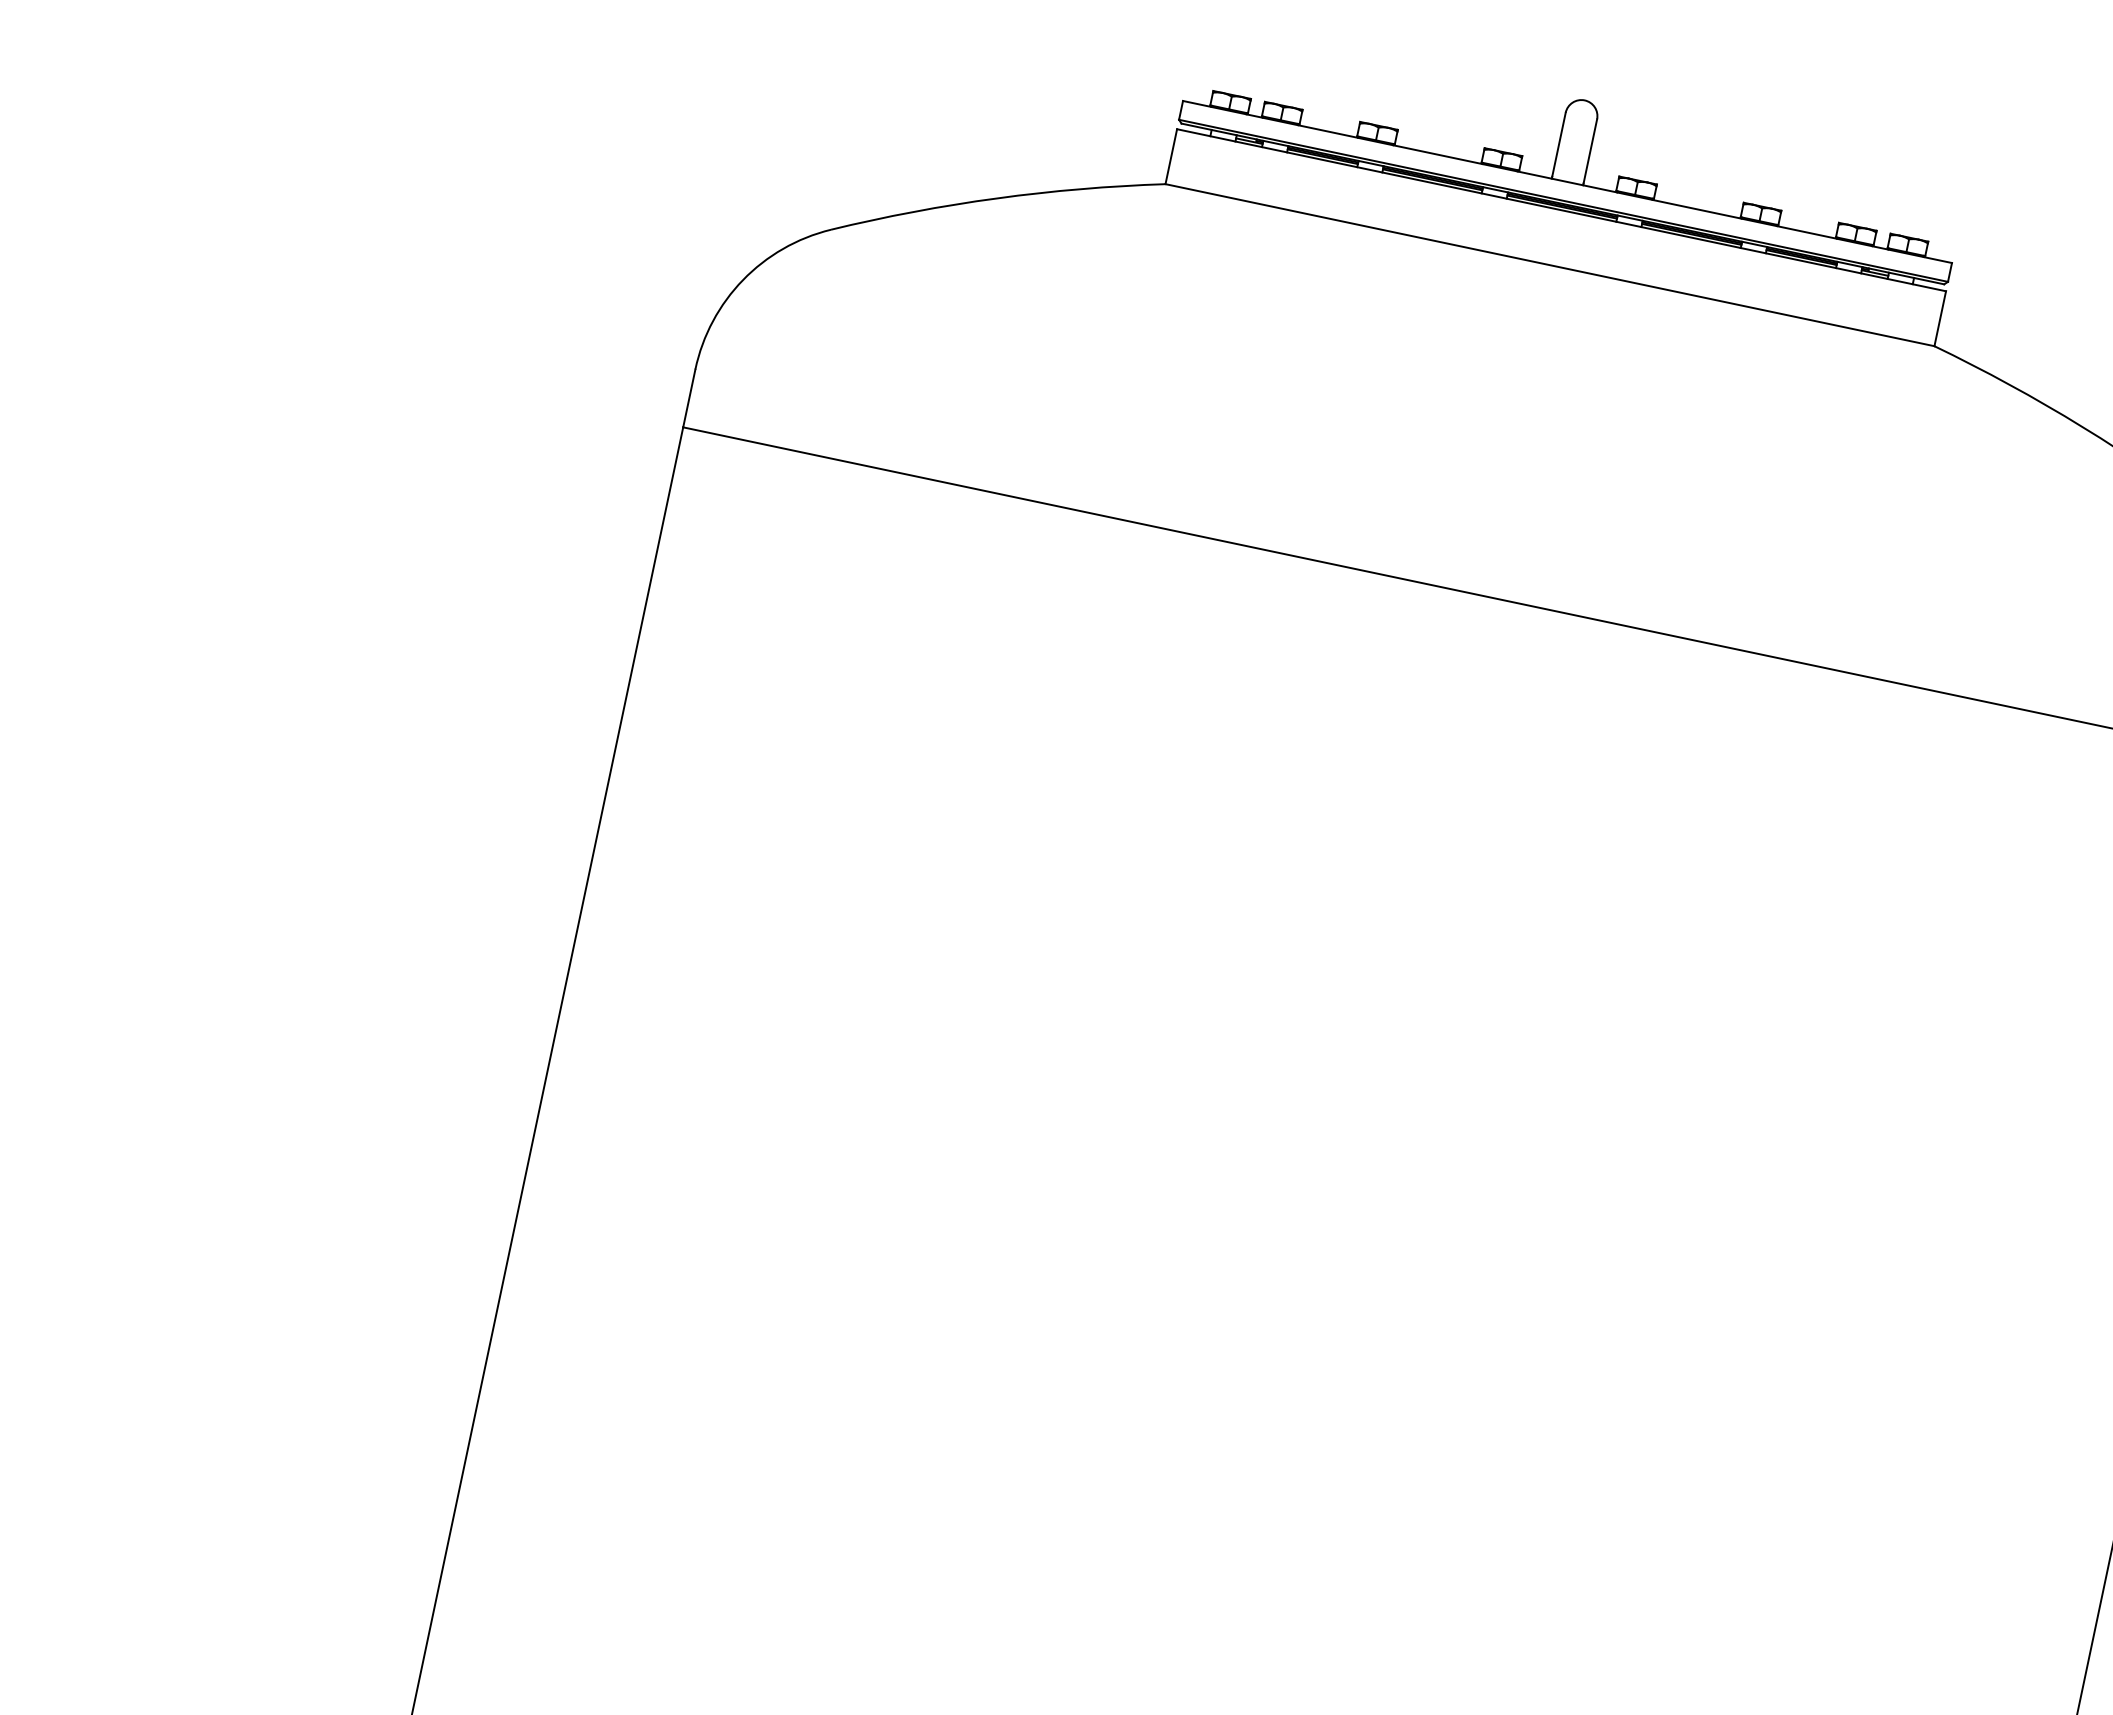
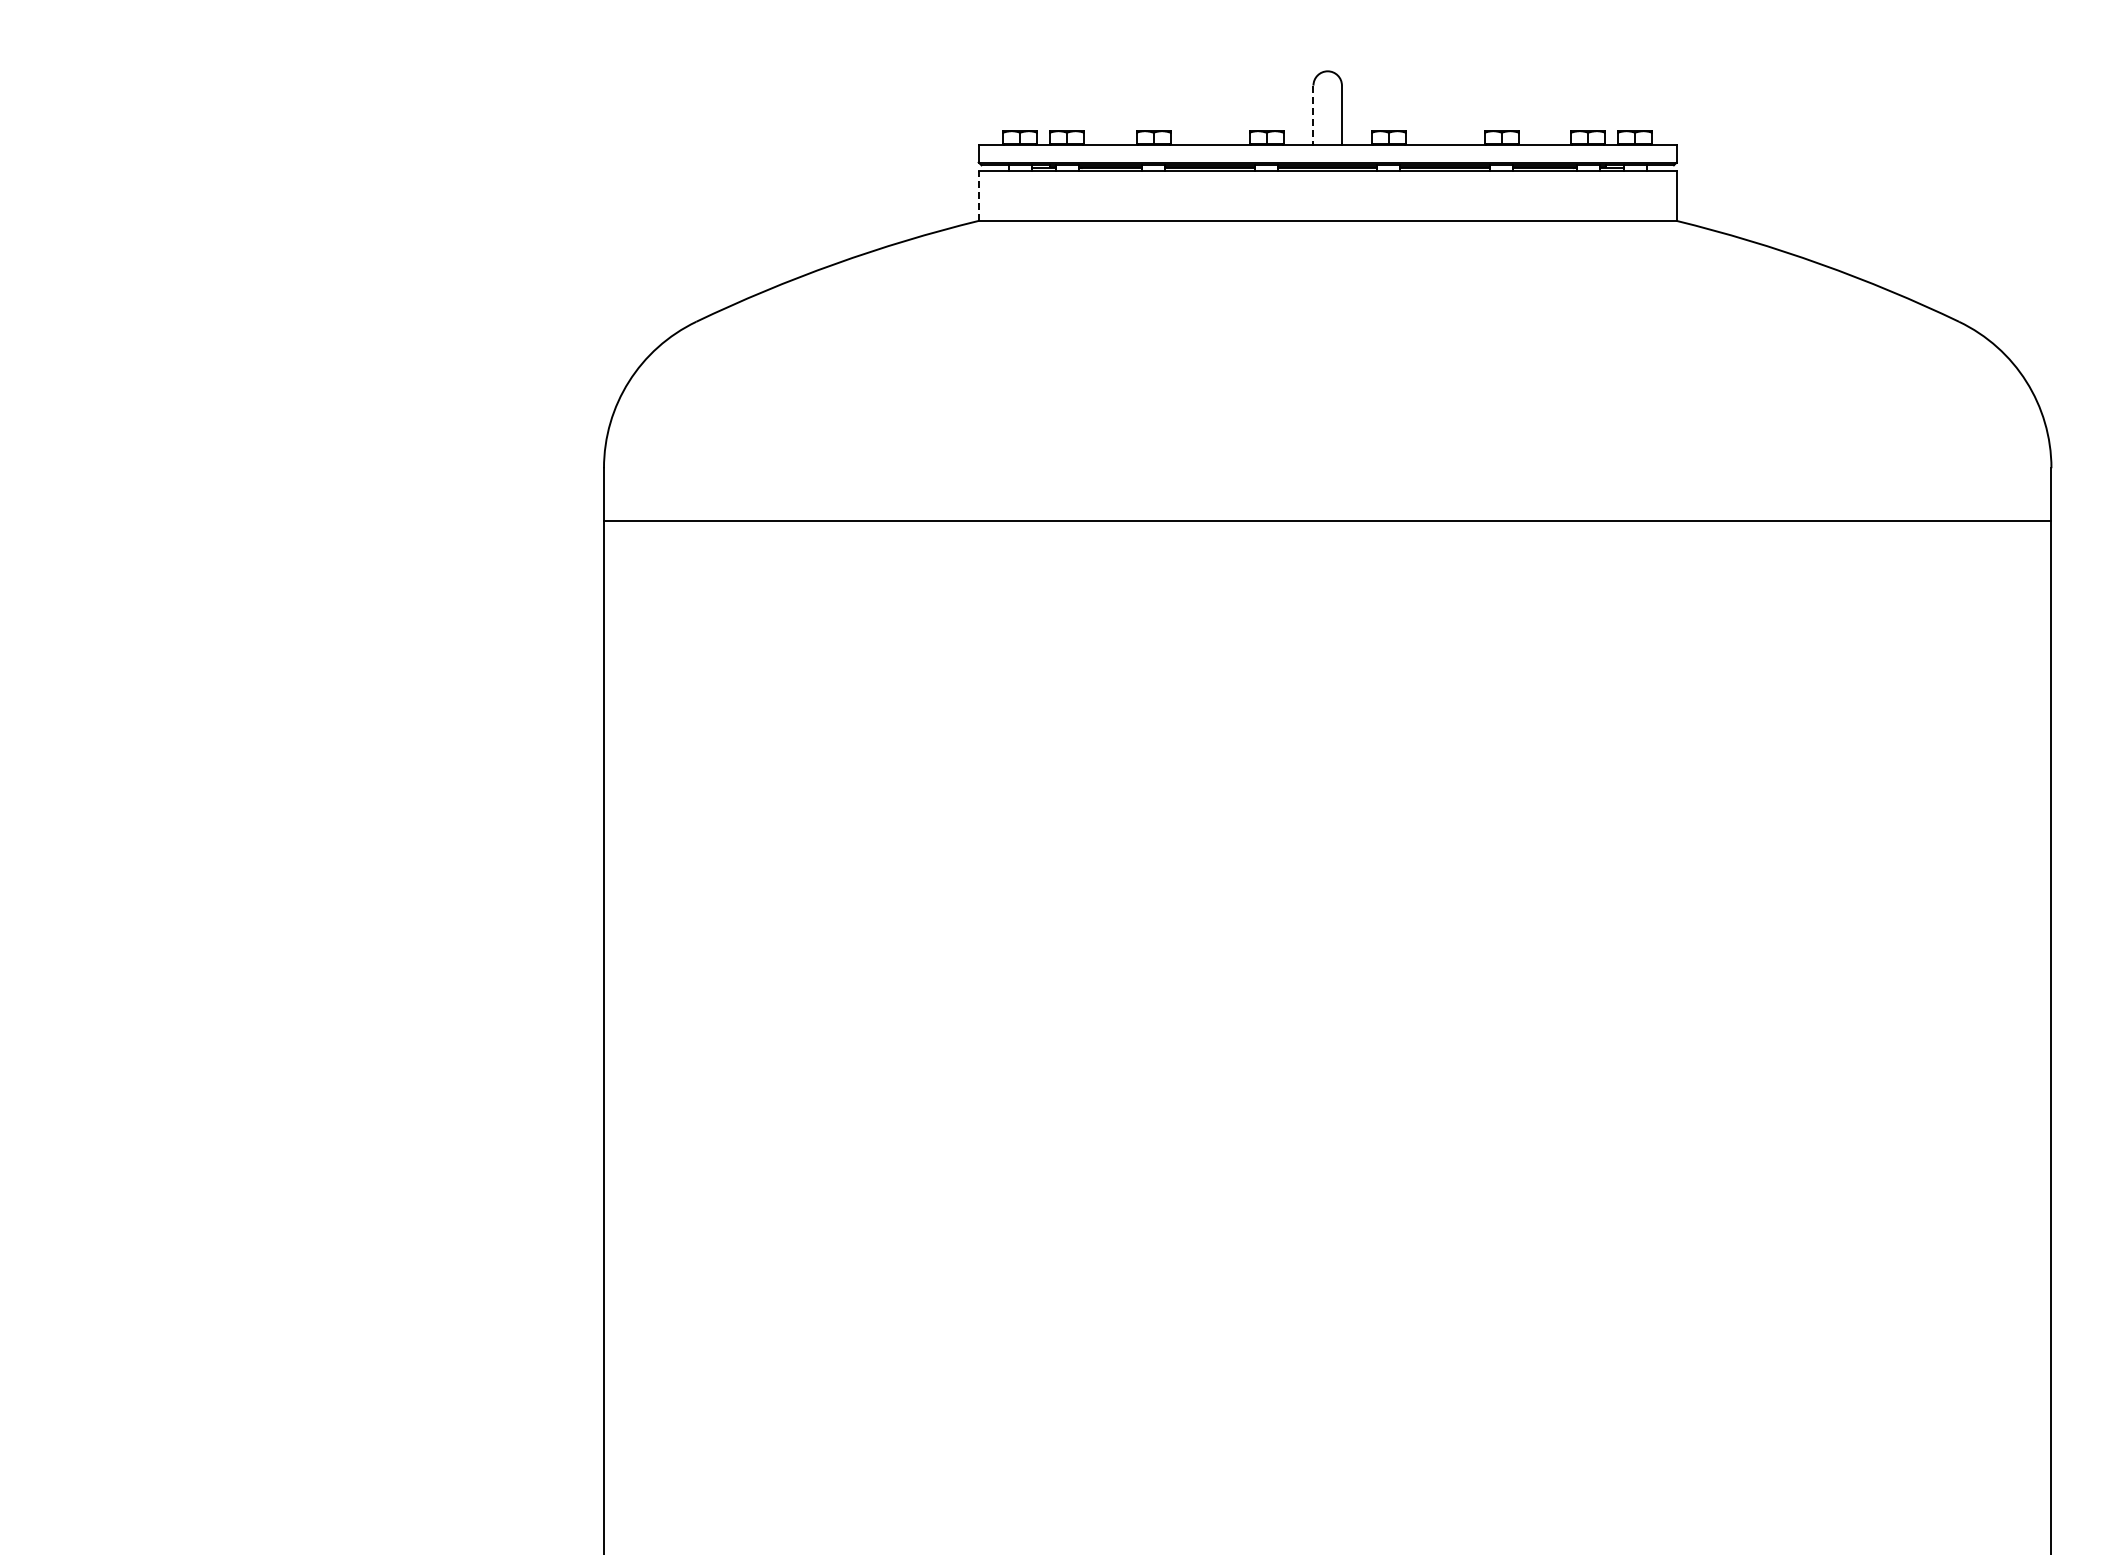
line: (1558, 145) -> (1313, 115), solid -> dashed
line: (1171, 156) -> (978, 195), solid -> dashed

